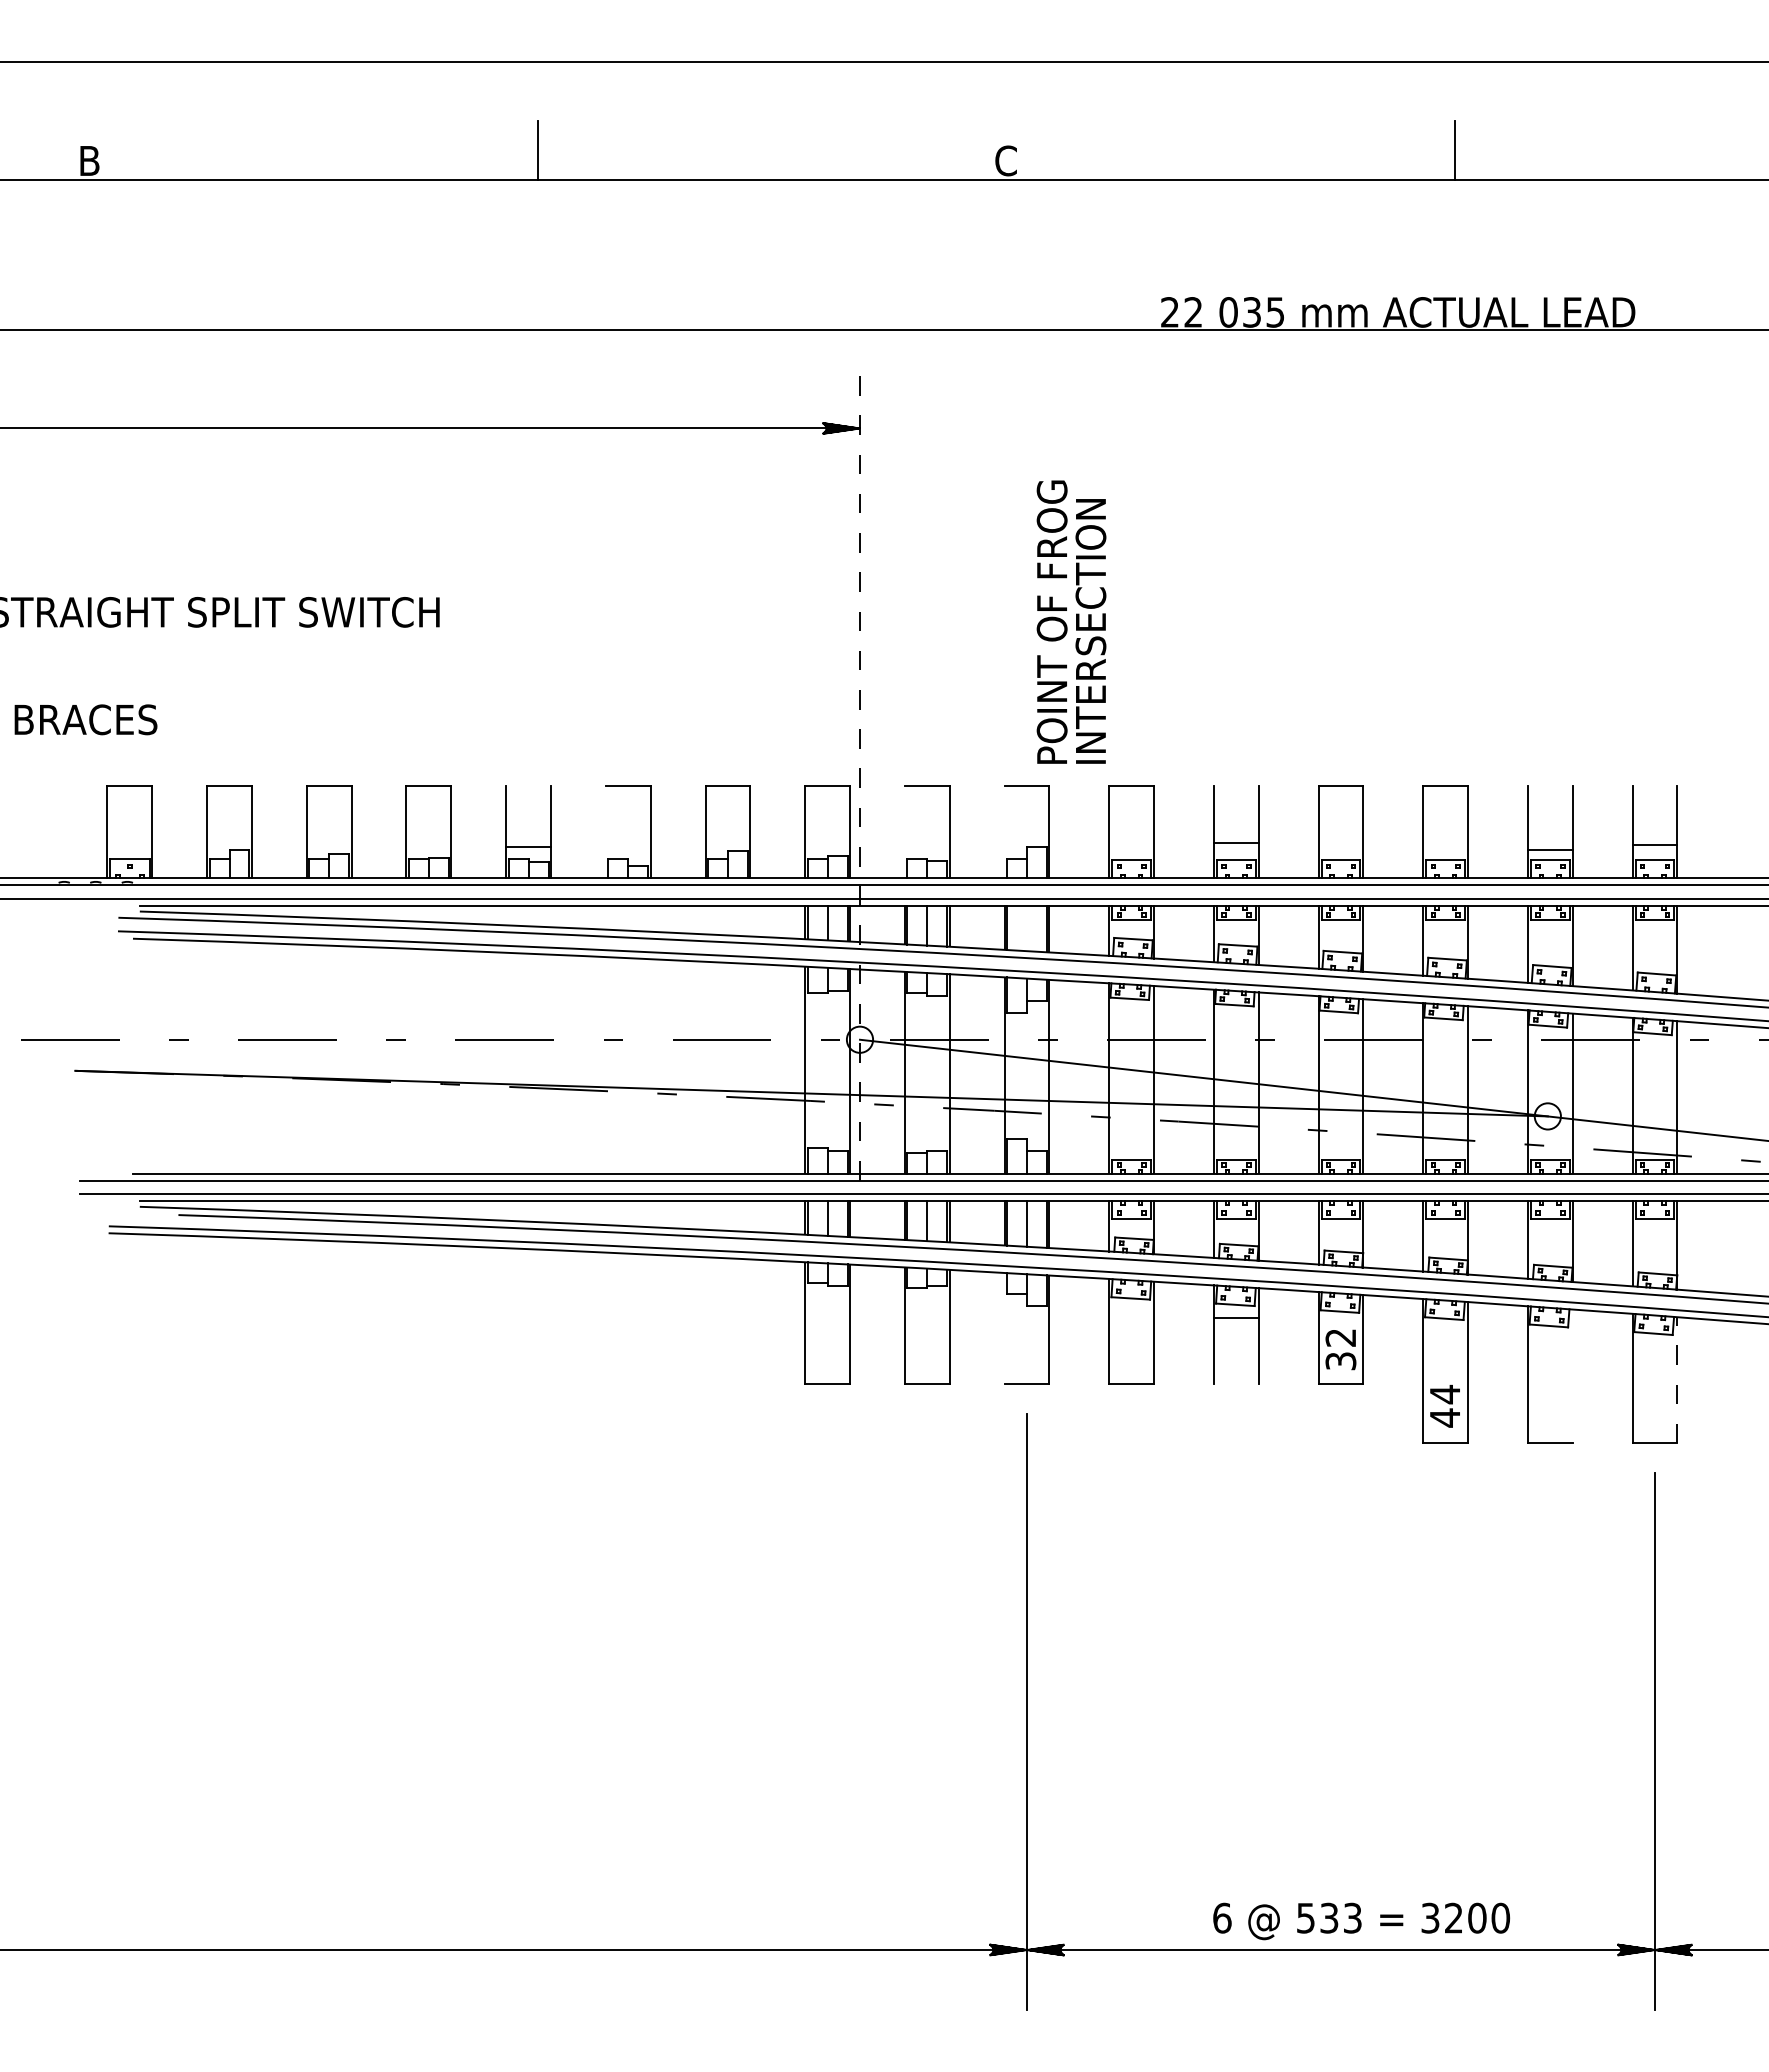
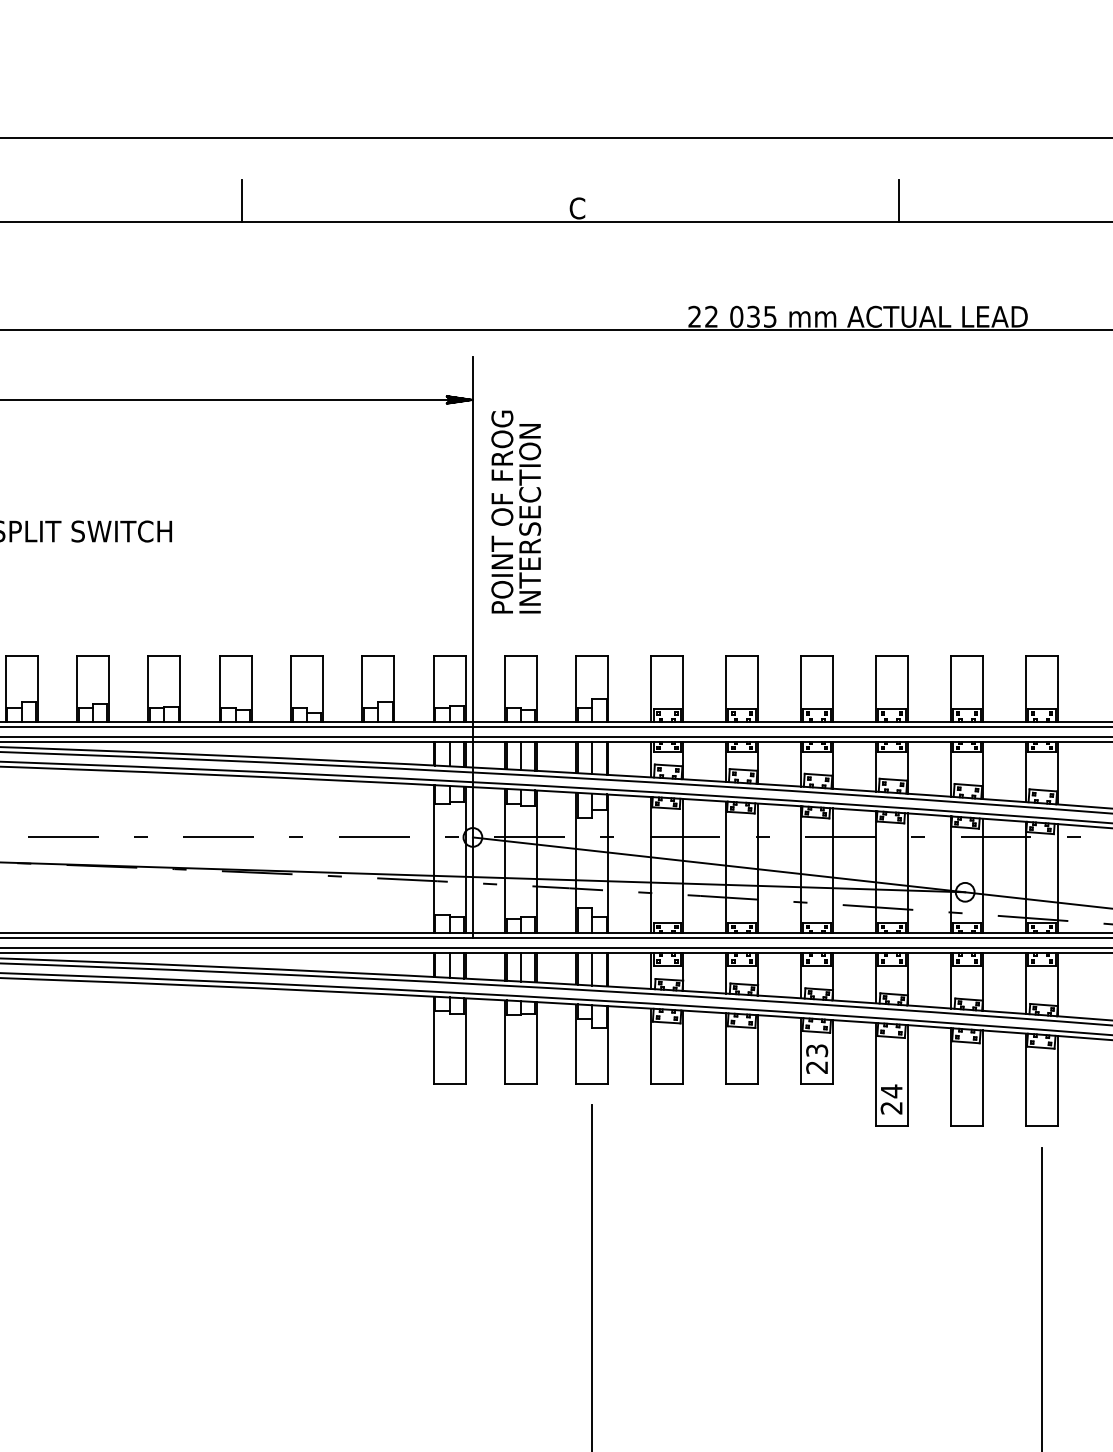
text: (1071, 621) -> (516, 511), moved
line: (860, 774) -> (473, 647), dashed -> solid
line: (605, 831) -> (290, 688), added
line: (904, 831) -> (504, 688), added
line: (1004, 831) -> (576, 688), added
line: (1235, 842) -> (741, 655), moved
line: (1654, 844) -> (1041, 655), moved
line: (528, 846) -> (235, 655), moved
line: (1549, 849) -> (966, 655), moved
line: (1027, 928) -> (592, 757), added
line: (1235, 1317) -> (741, 1083), moved
line: (1004, 1328) -> (576, 1044), added
text: (1340, 1349) -> (816, 1059), 32 -> 23
line: (1572, 1376) -> (982, 1078), added
line: (1677, 1379) -> (1057, 1080), dashed -> solid
text: (1444, 1417) -> (891, 1107), 44 -> 24

